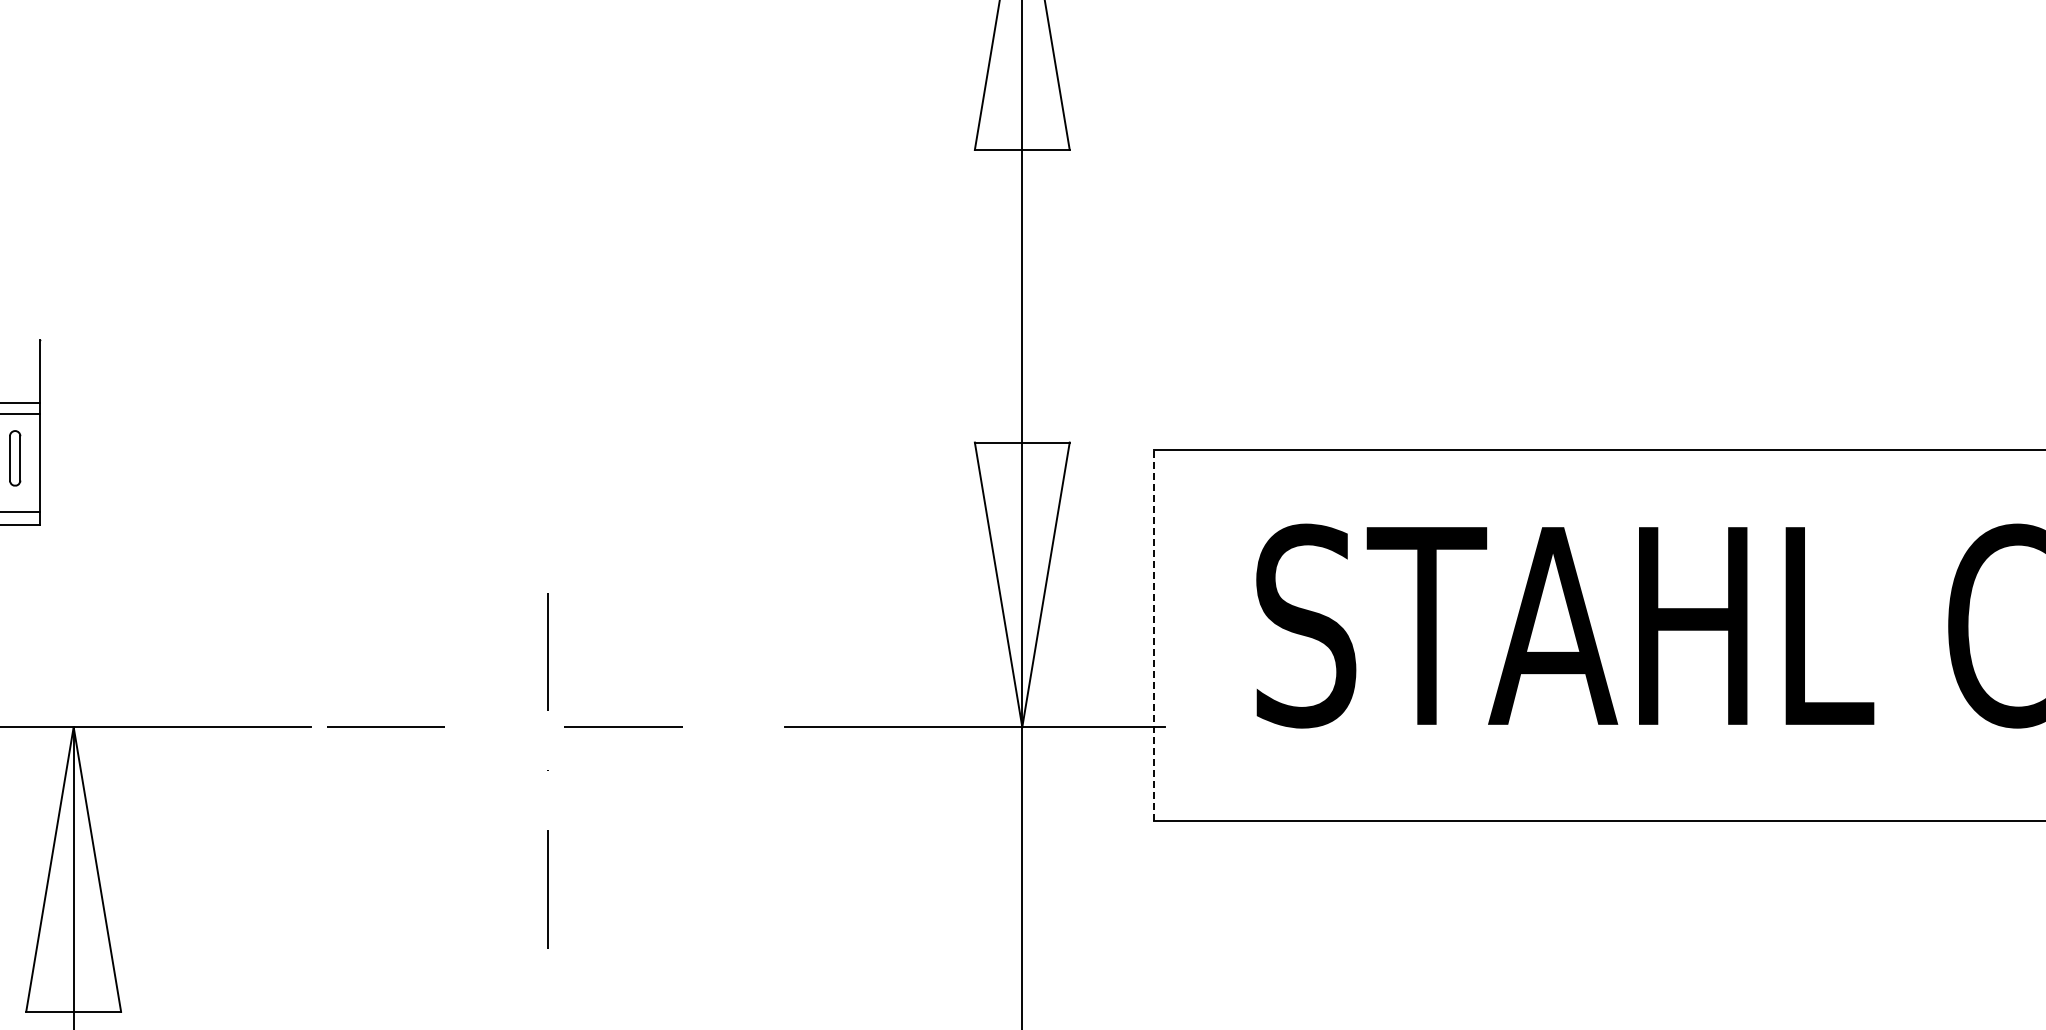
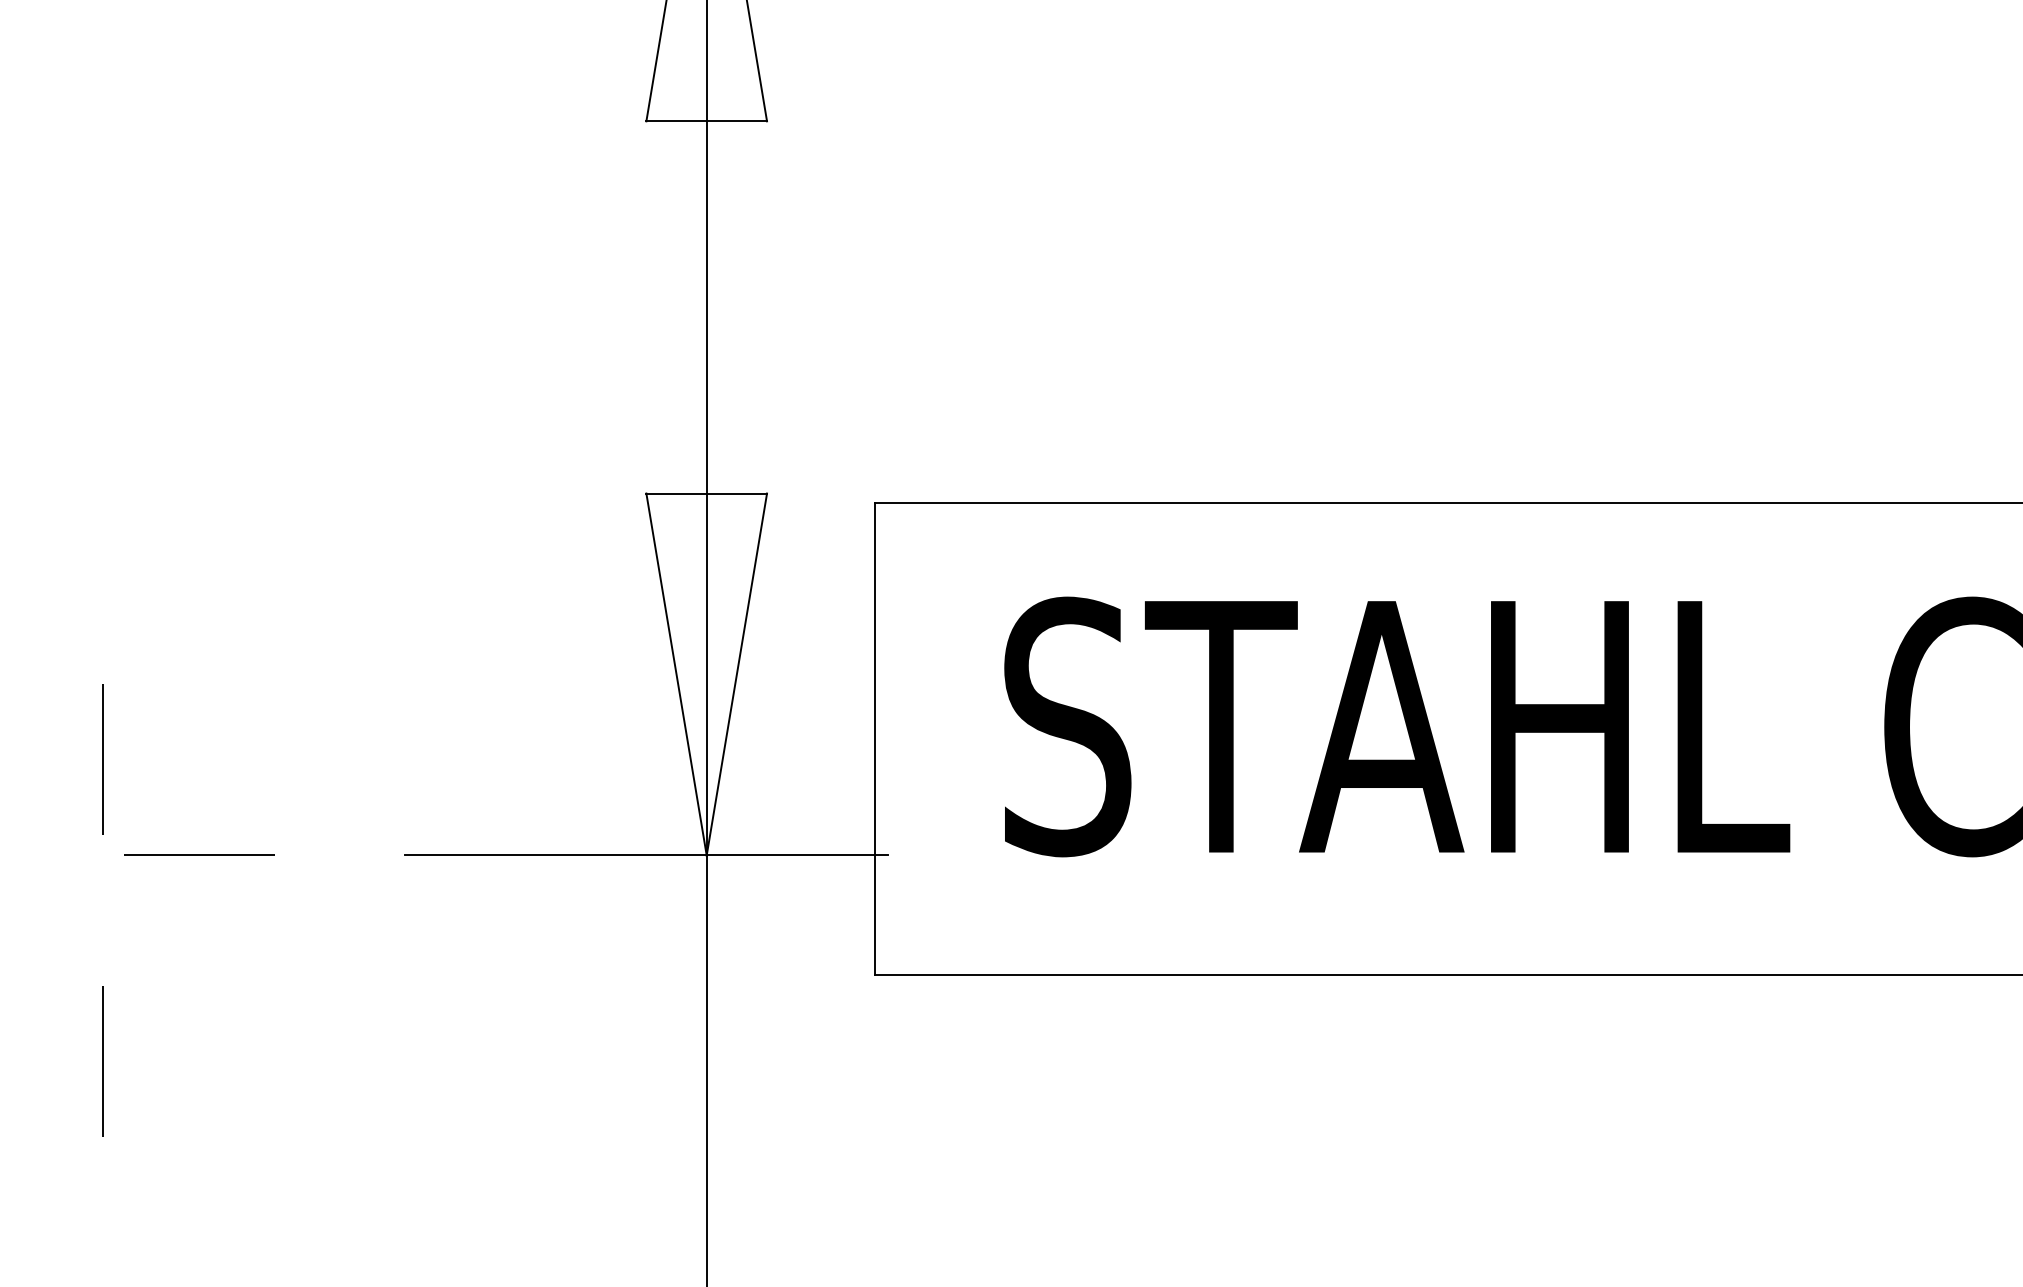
line: (1154, 634) -> (874, 737), dashed -> solid

